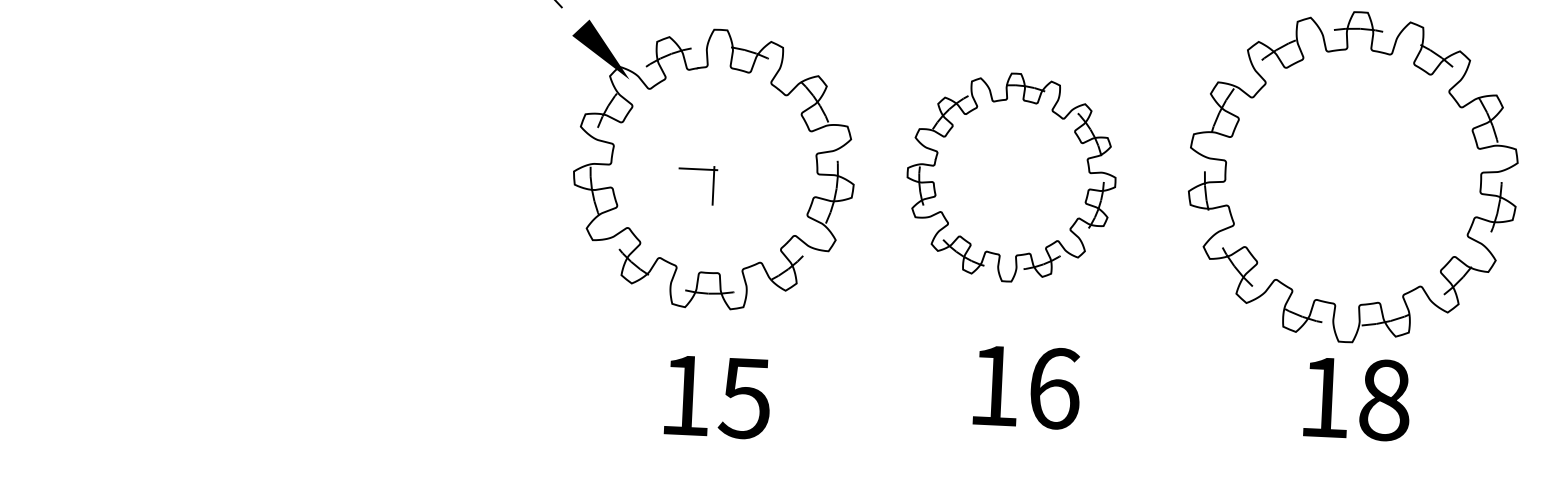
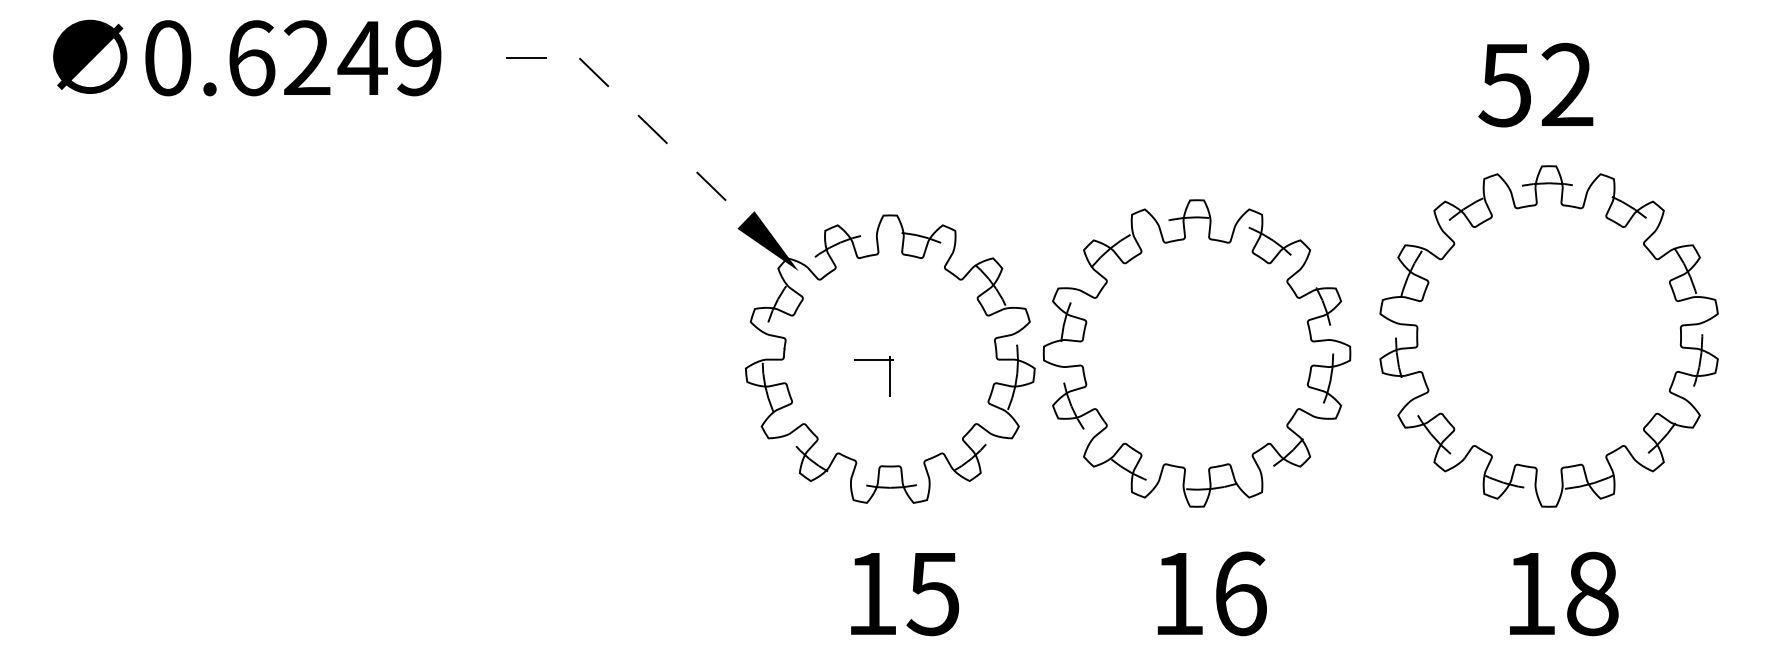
part: (1011, 177) -> (1196, 353), size x1.43
text: (1027, 386) -> (1212, 593), moved
text: (1357, 398) -> (1564, 593), moved

